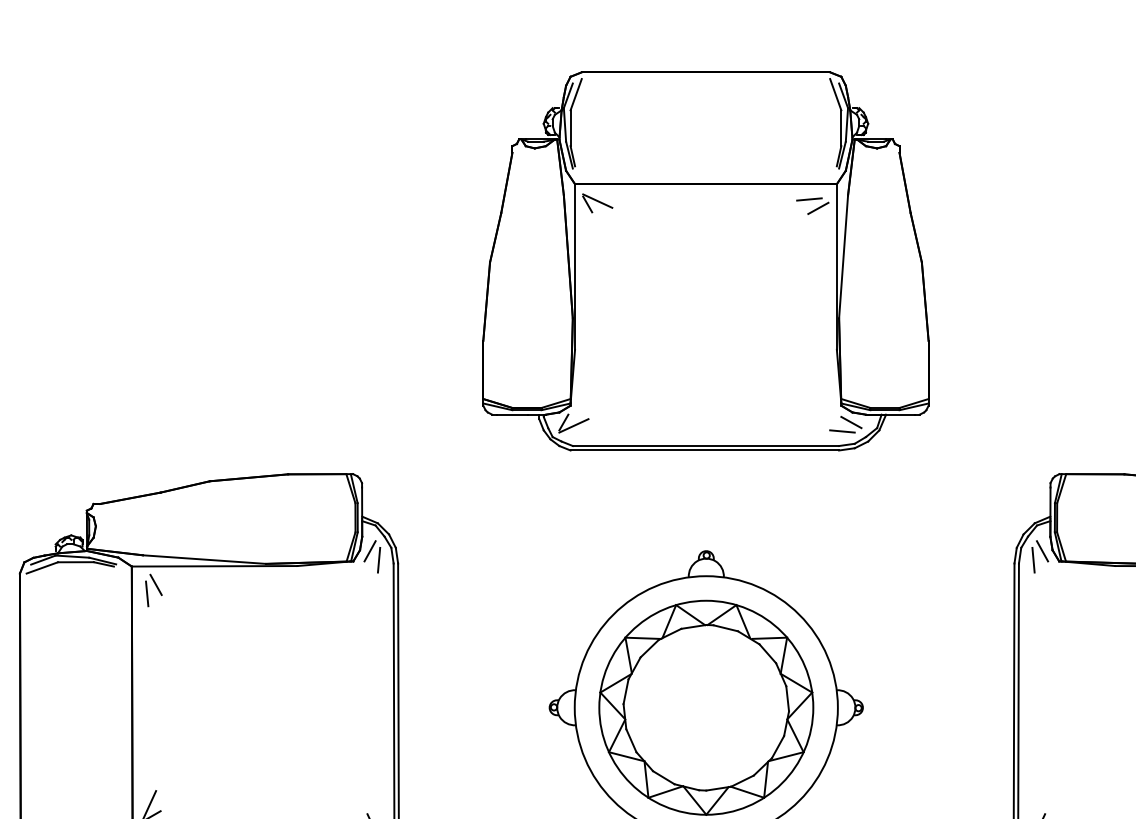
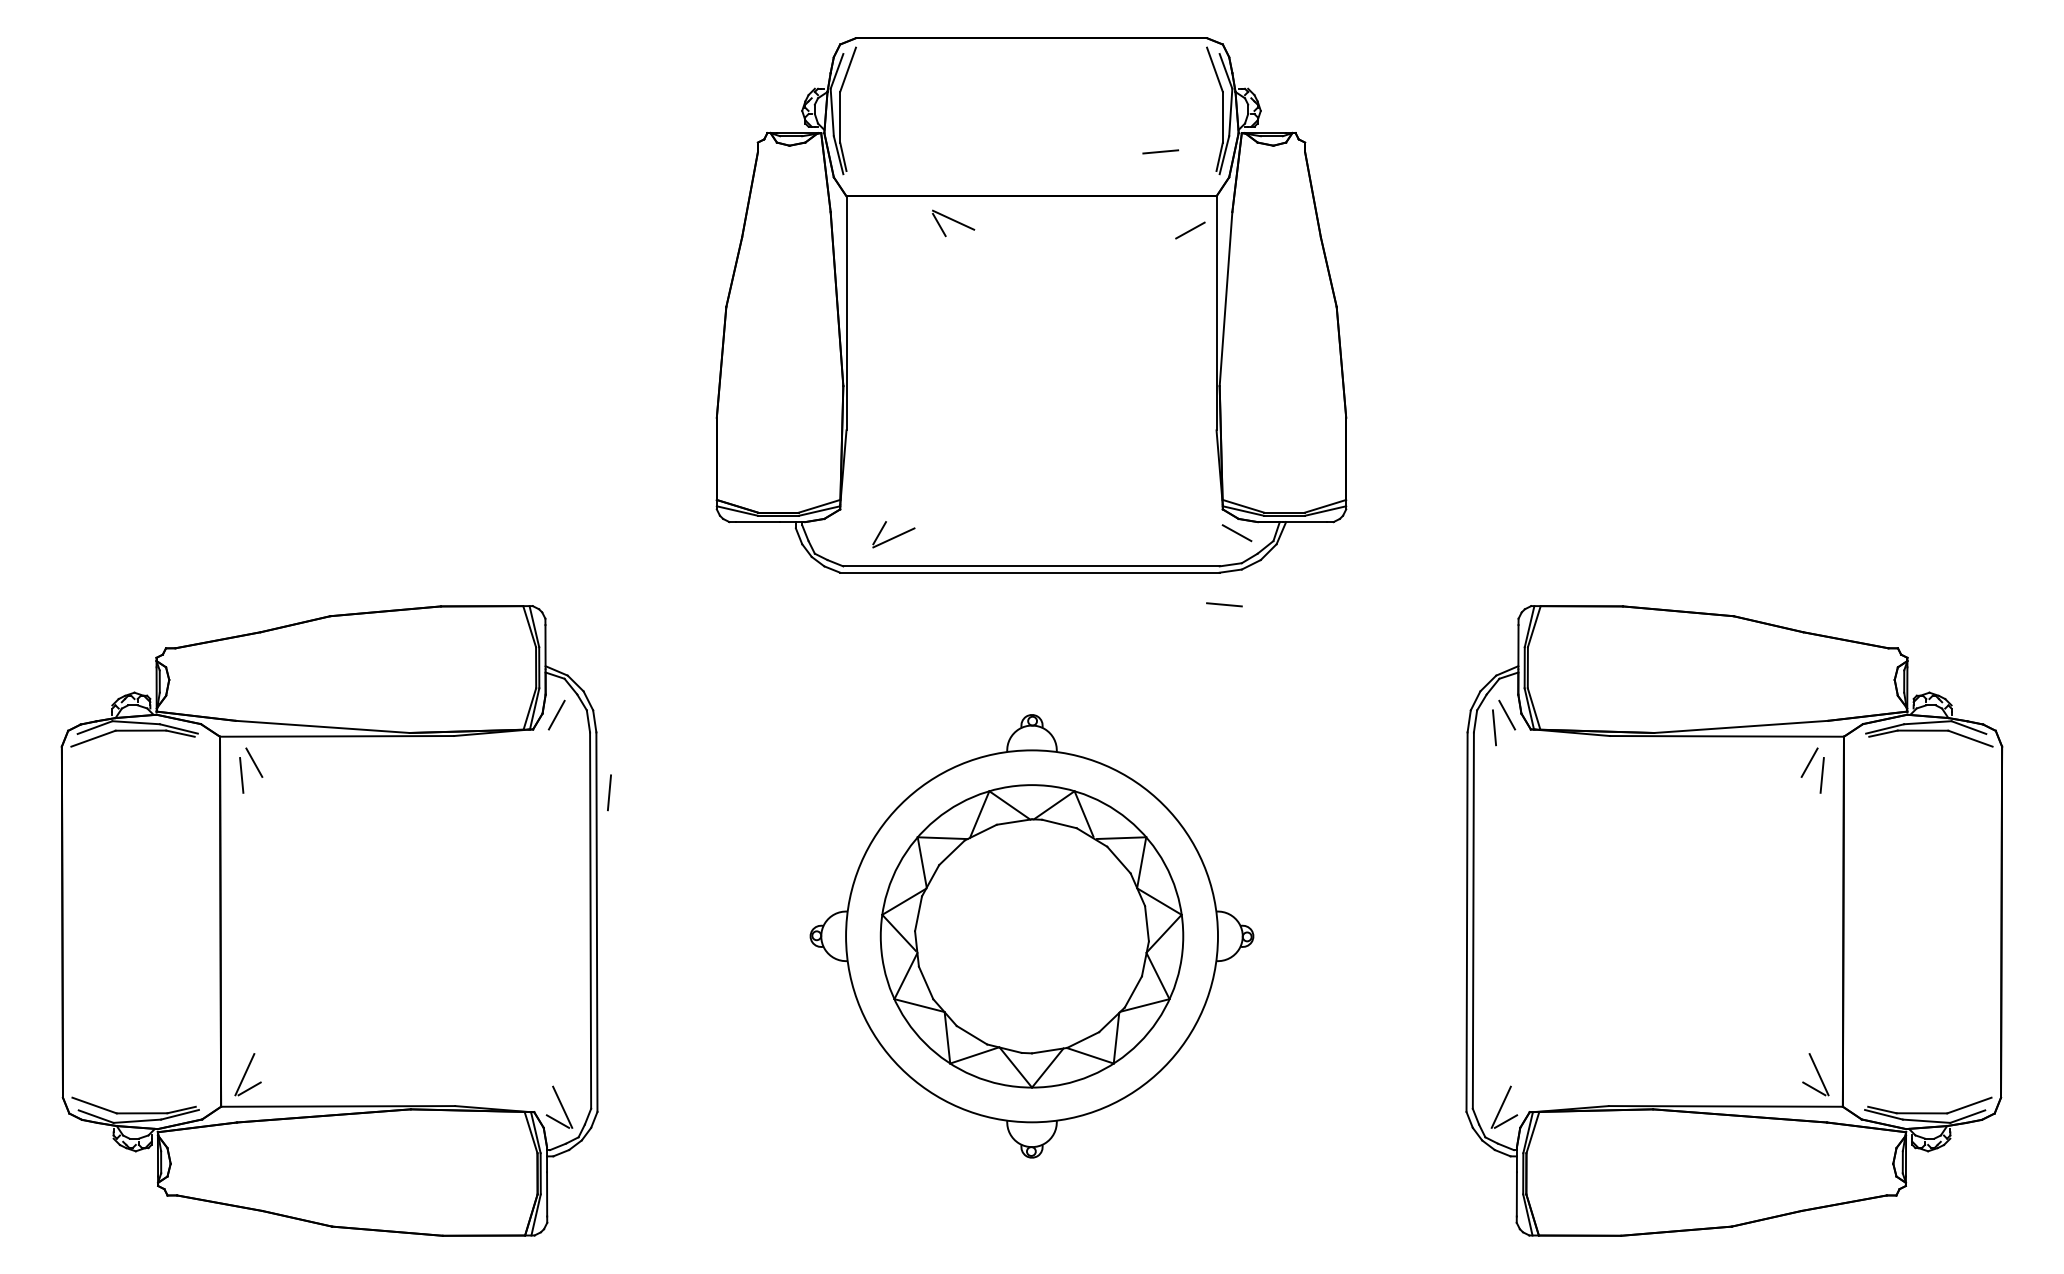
line: (809, 199) -> (1160, 151), moved
part: (597, 203) -> (953, 223), moved
part: (573, 423) -> (893, 534), moved
line: (842, 431) -> (1224, 604), moved
line: (379, 560) -> (609, 792), moved

